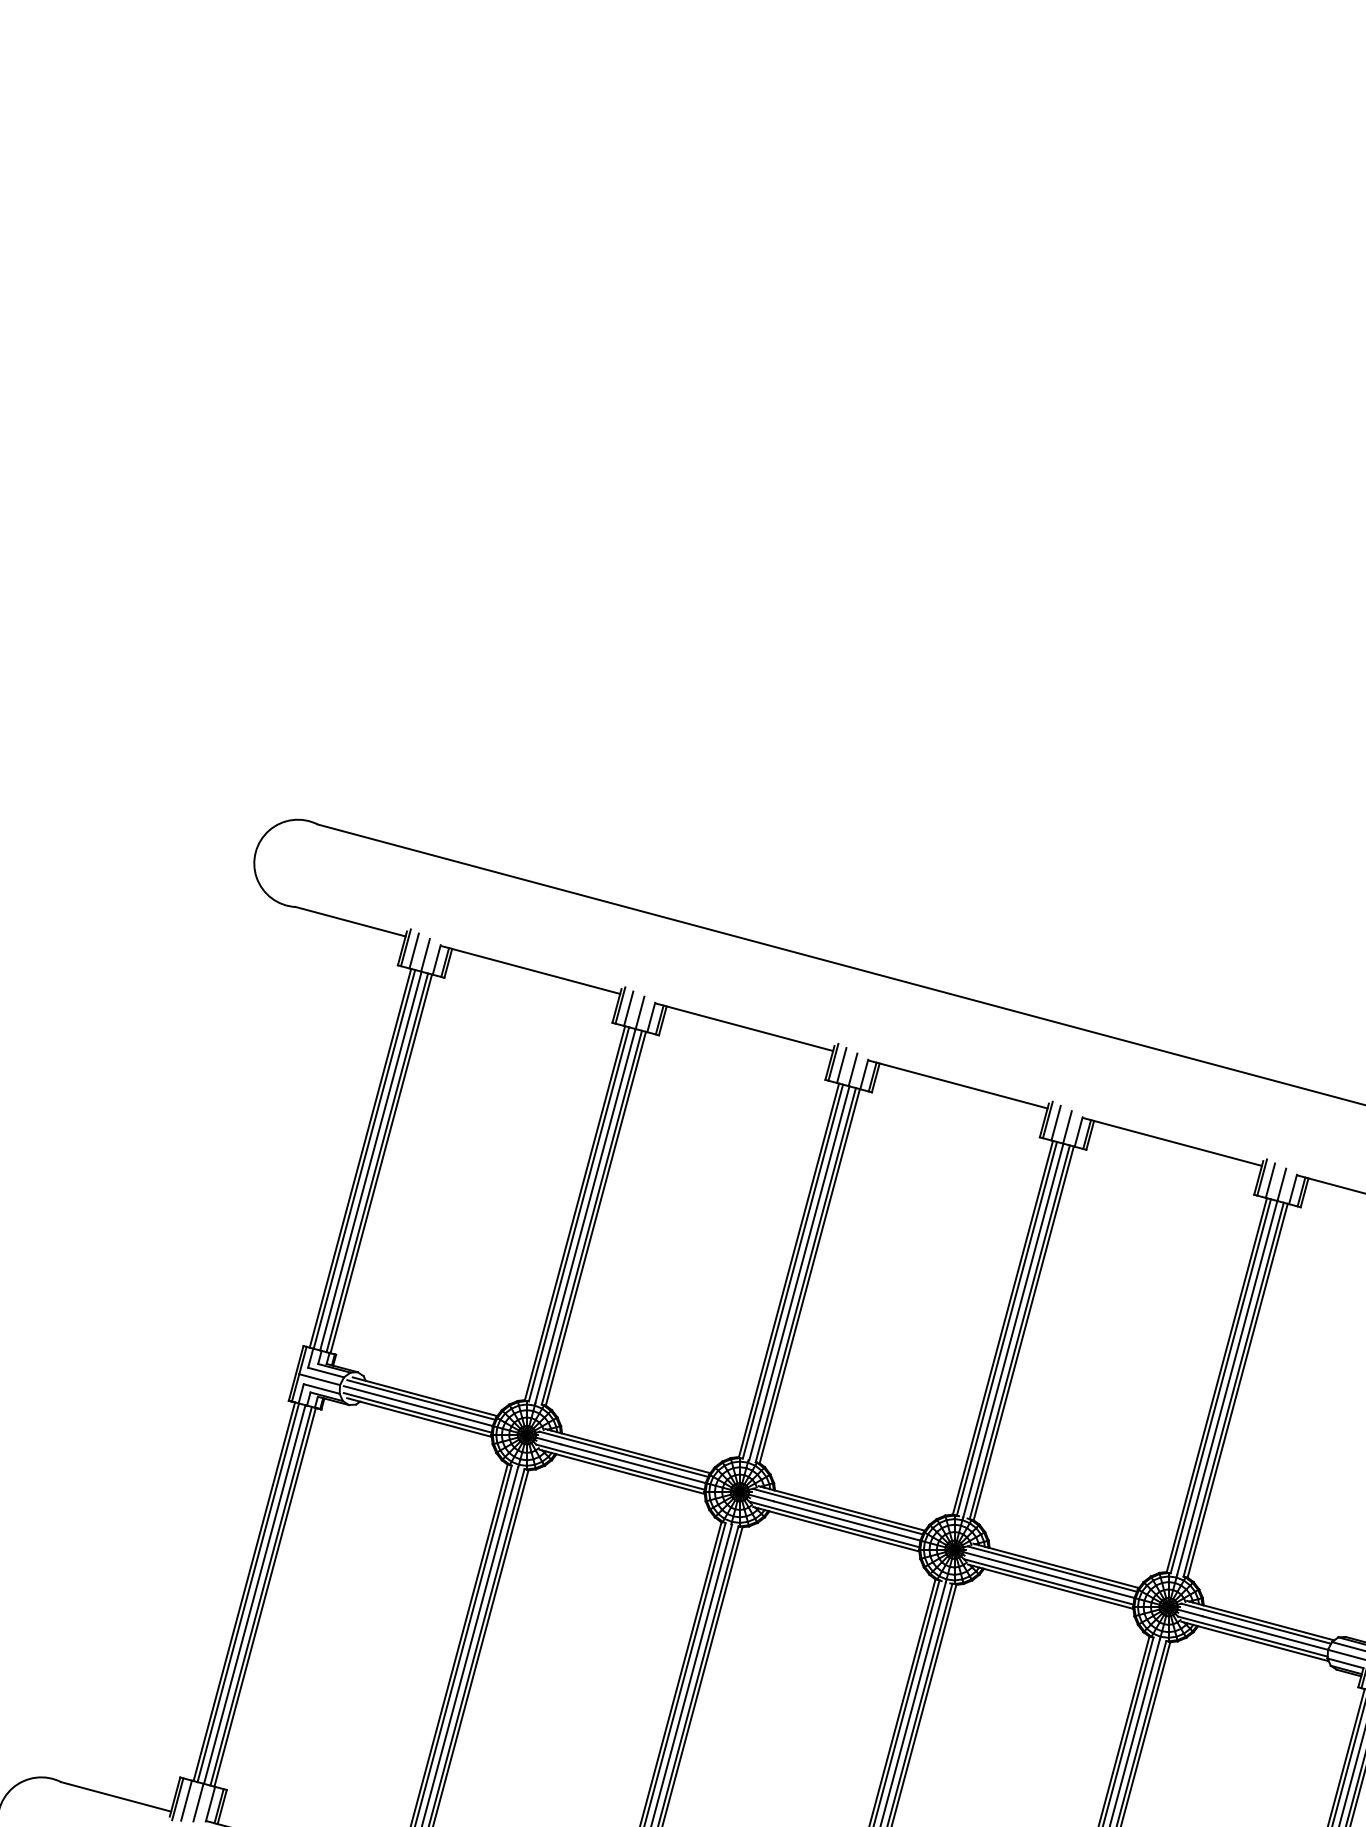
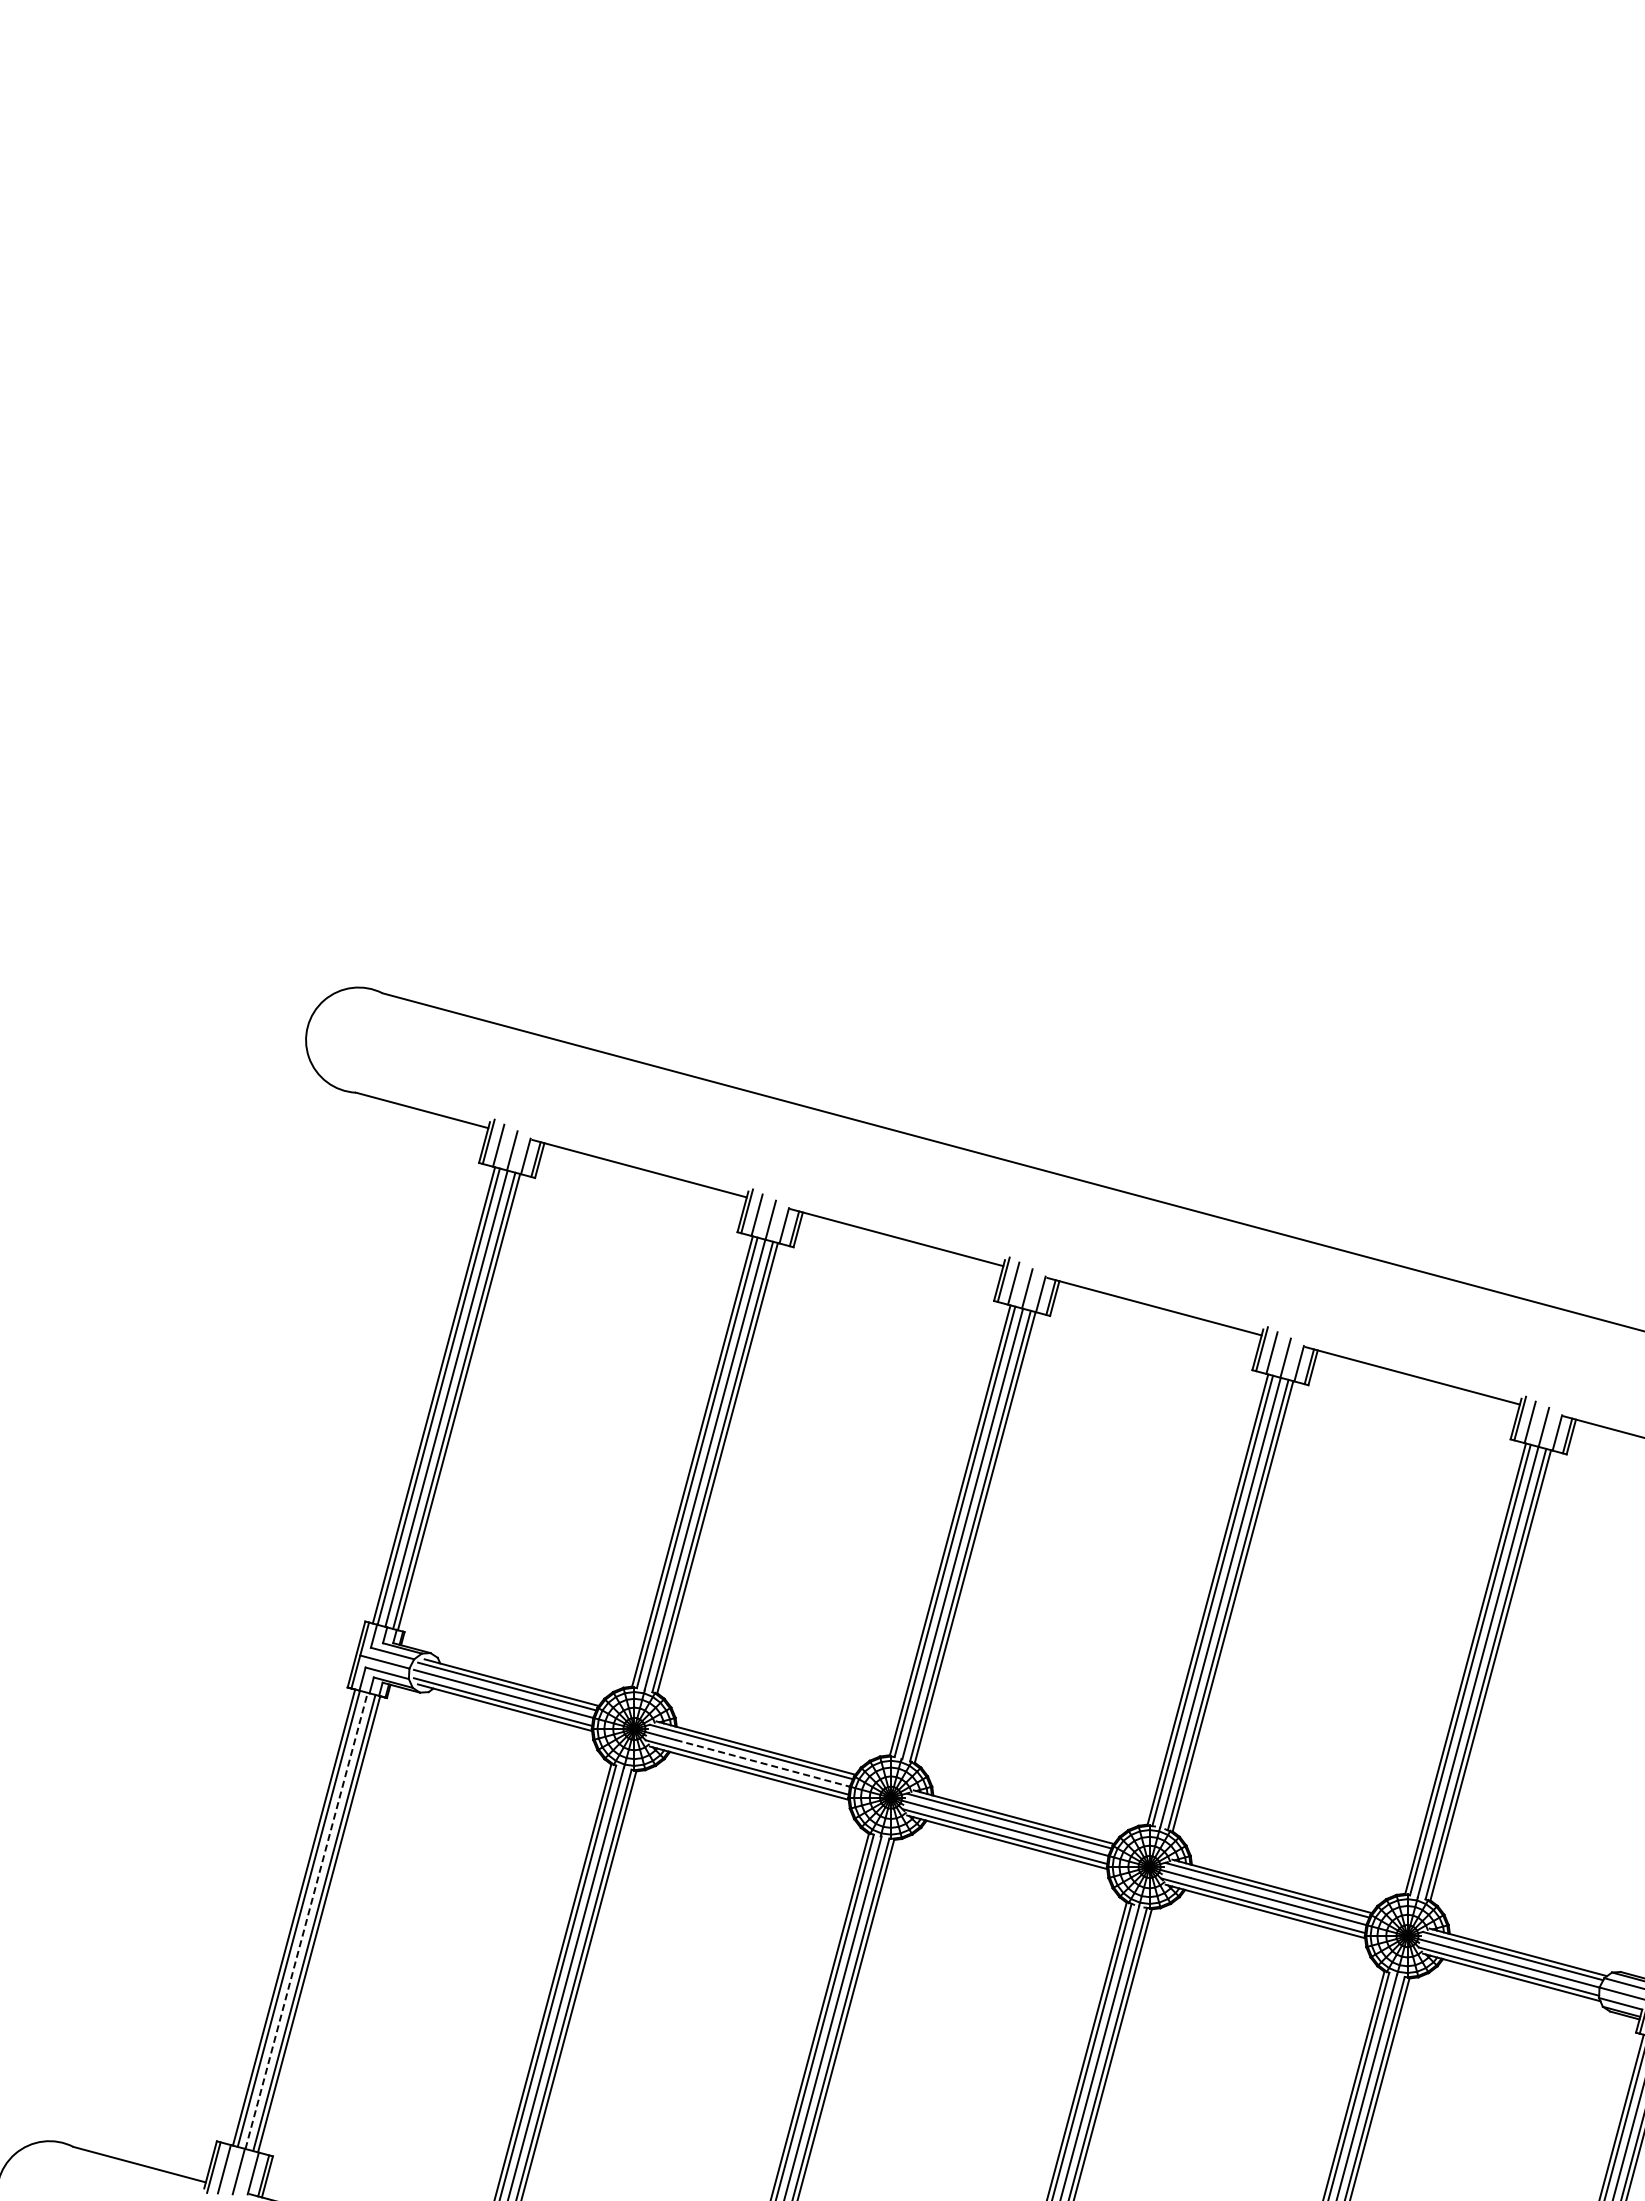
line: (634, 1463) -> (763, 1763), solid -> dashed
line: (254, 1594) -> (306, 1920), solid -> dashed

